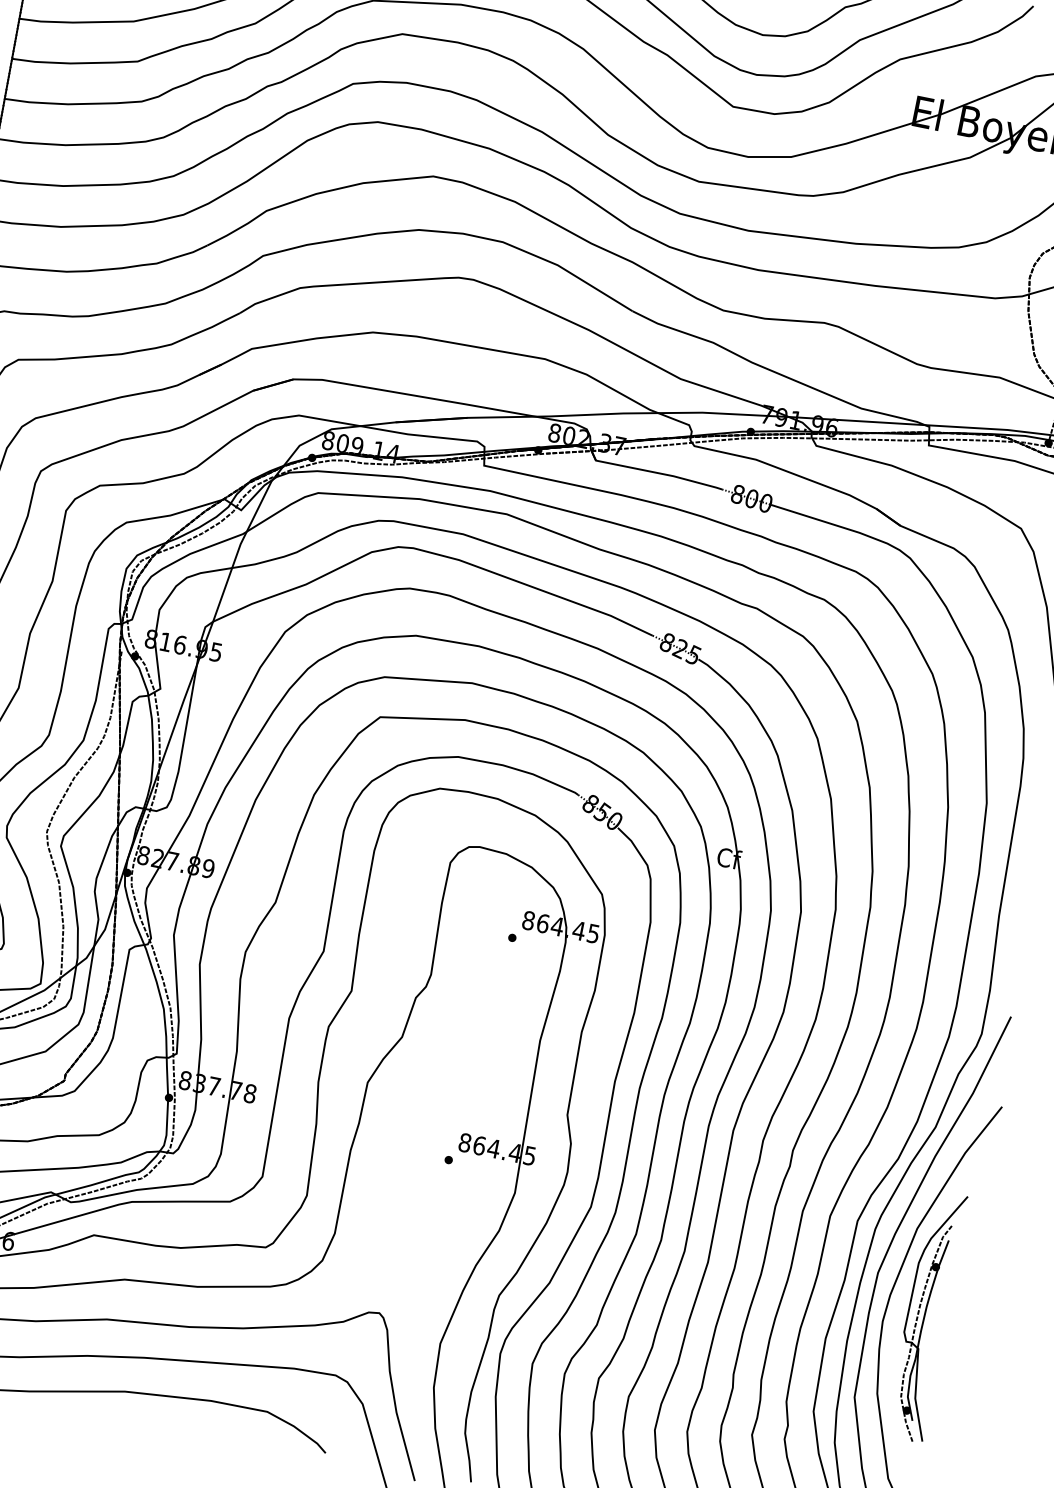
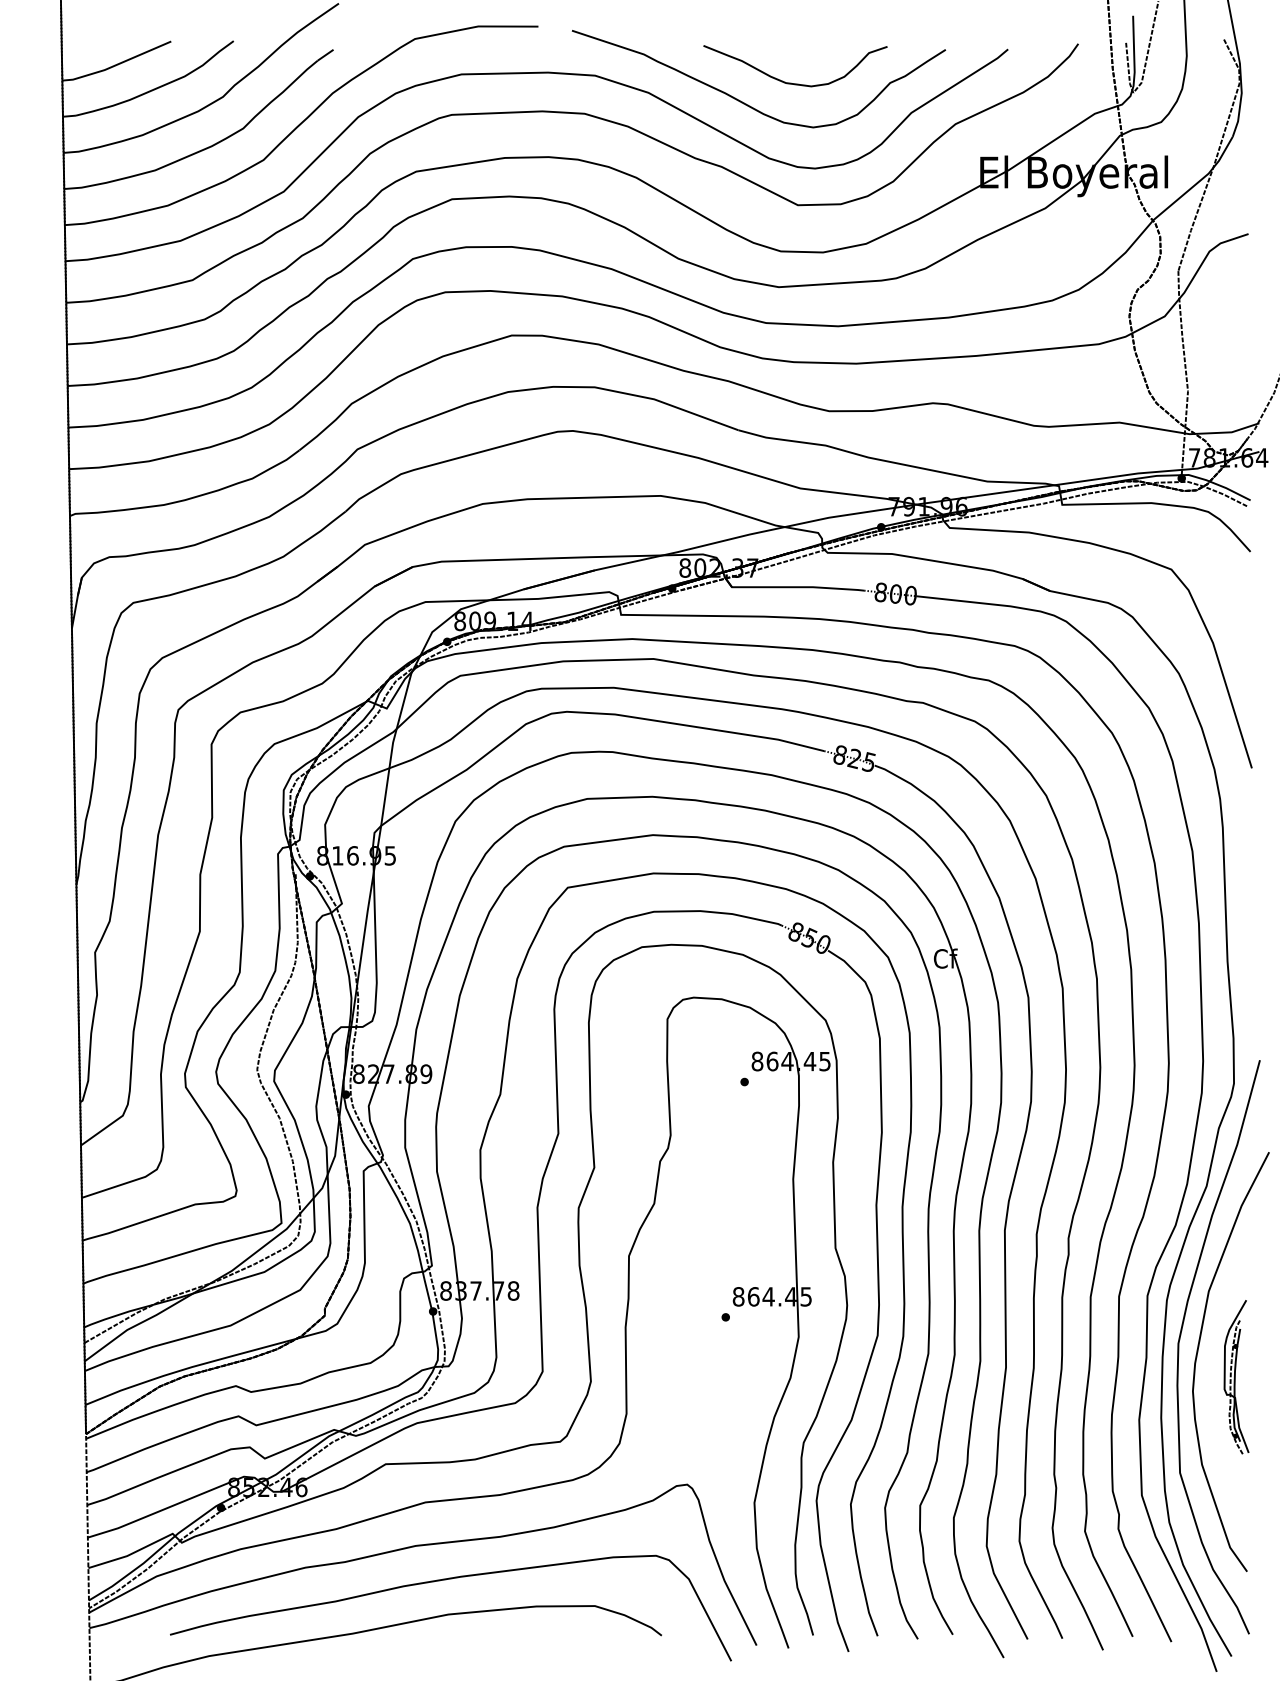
part: (927, 1315) -> (1236, 1376), size x0.6

